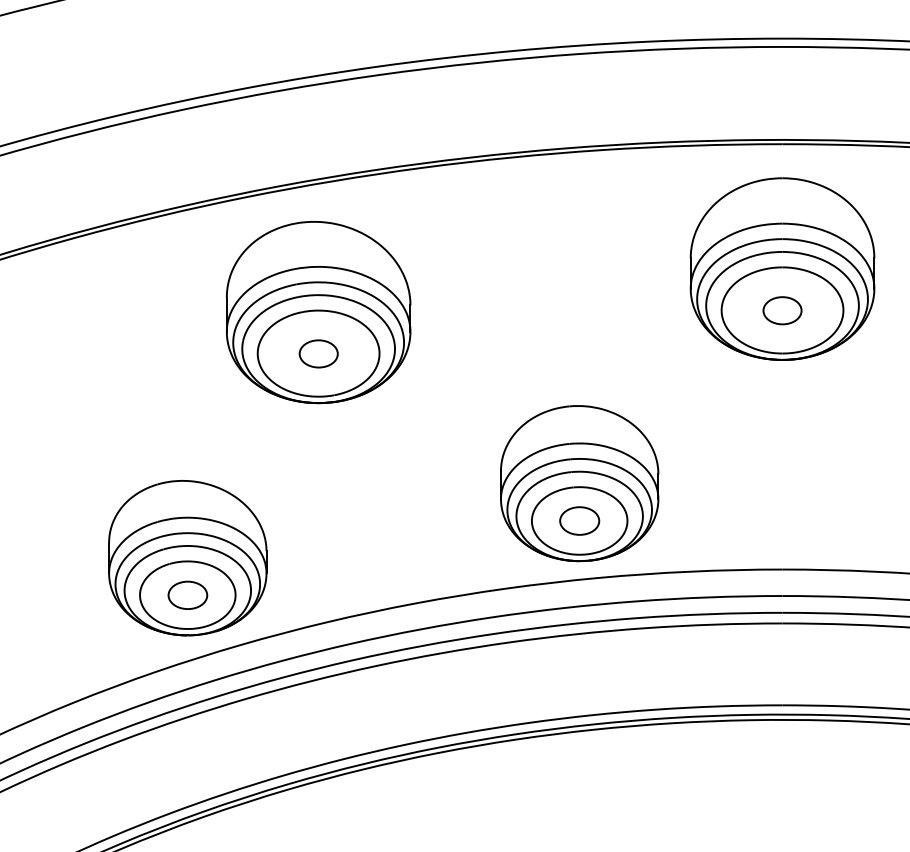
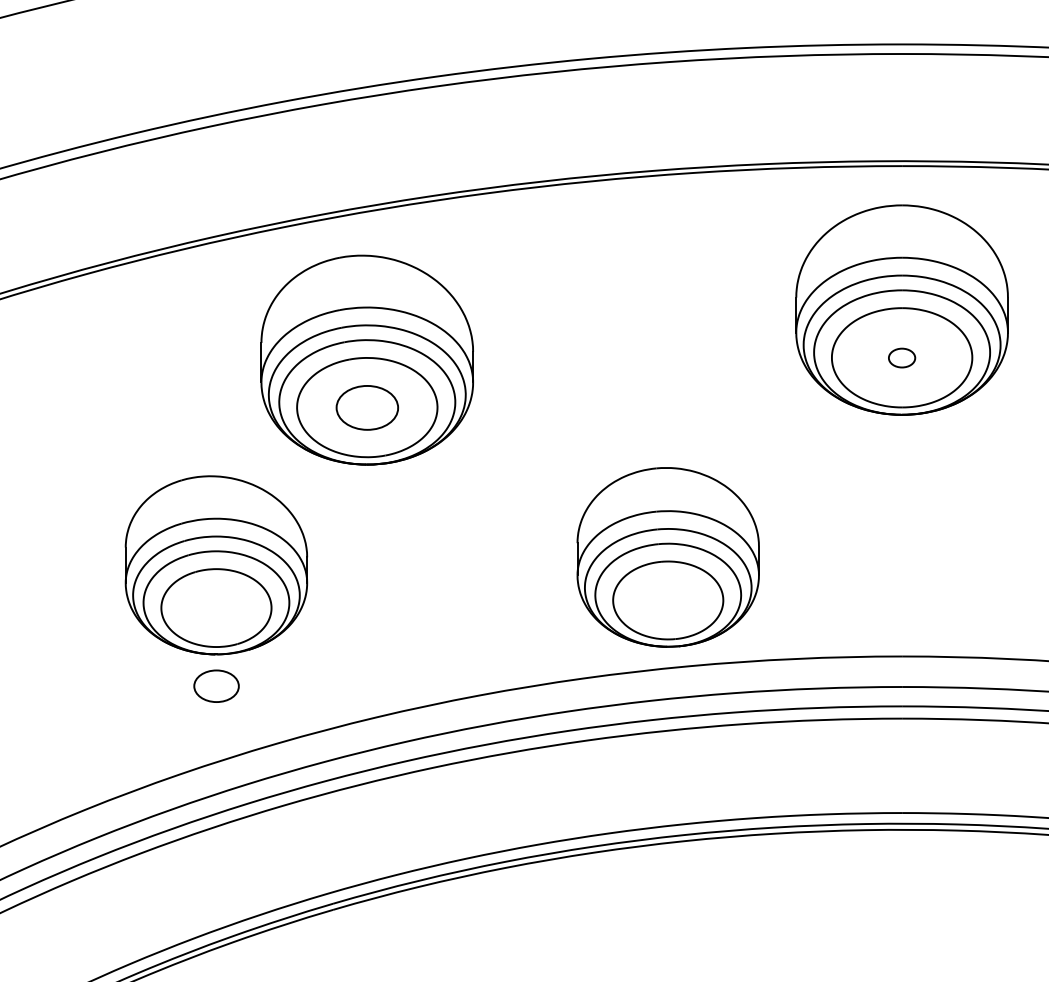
part: (782, 310) -> (901, 357), size x0.6
part: (318, 353) -> (367, 407), size x1.4
part: (579, 520) -> (667, 600), removed
part: (187, 558) -> (216, 565), moved

